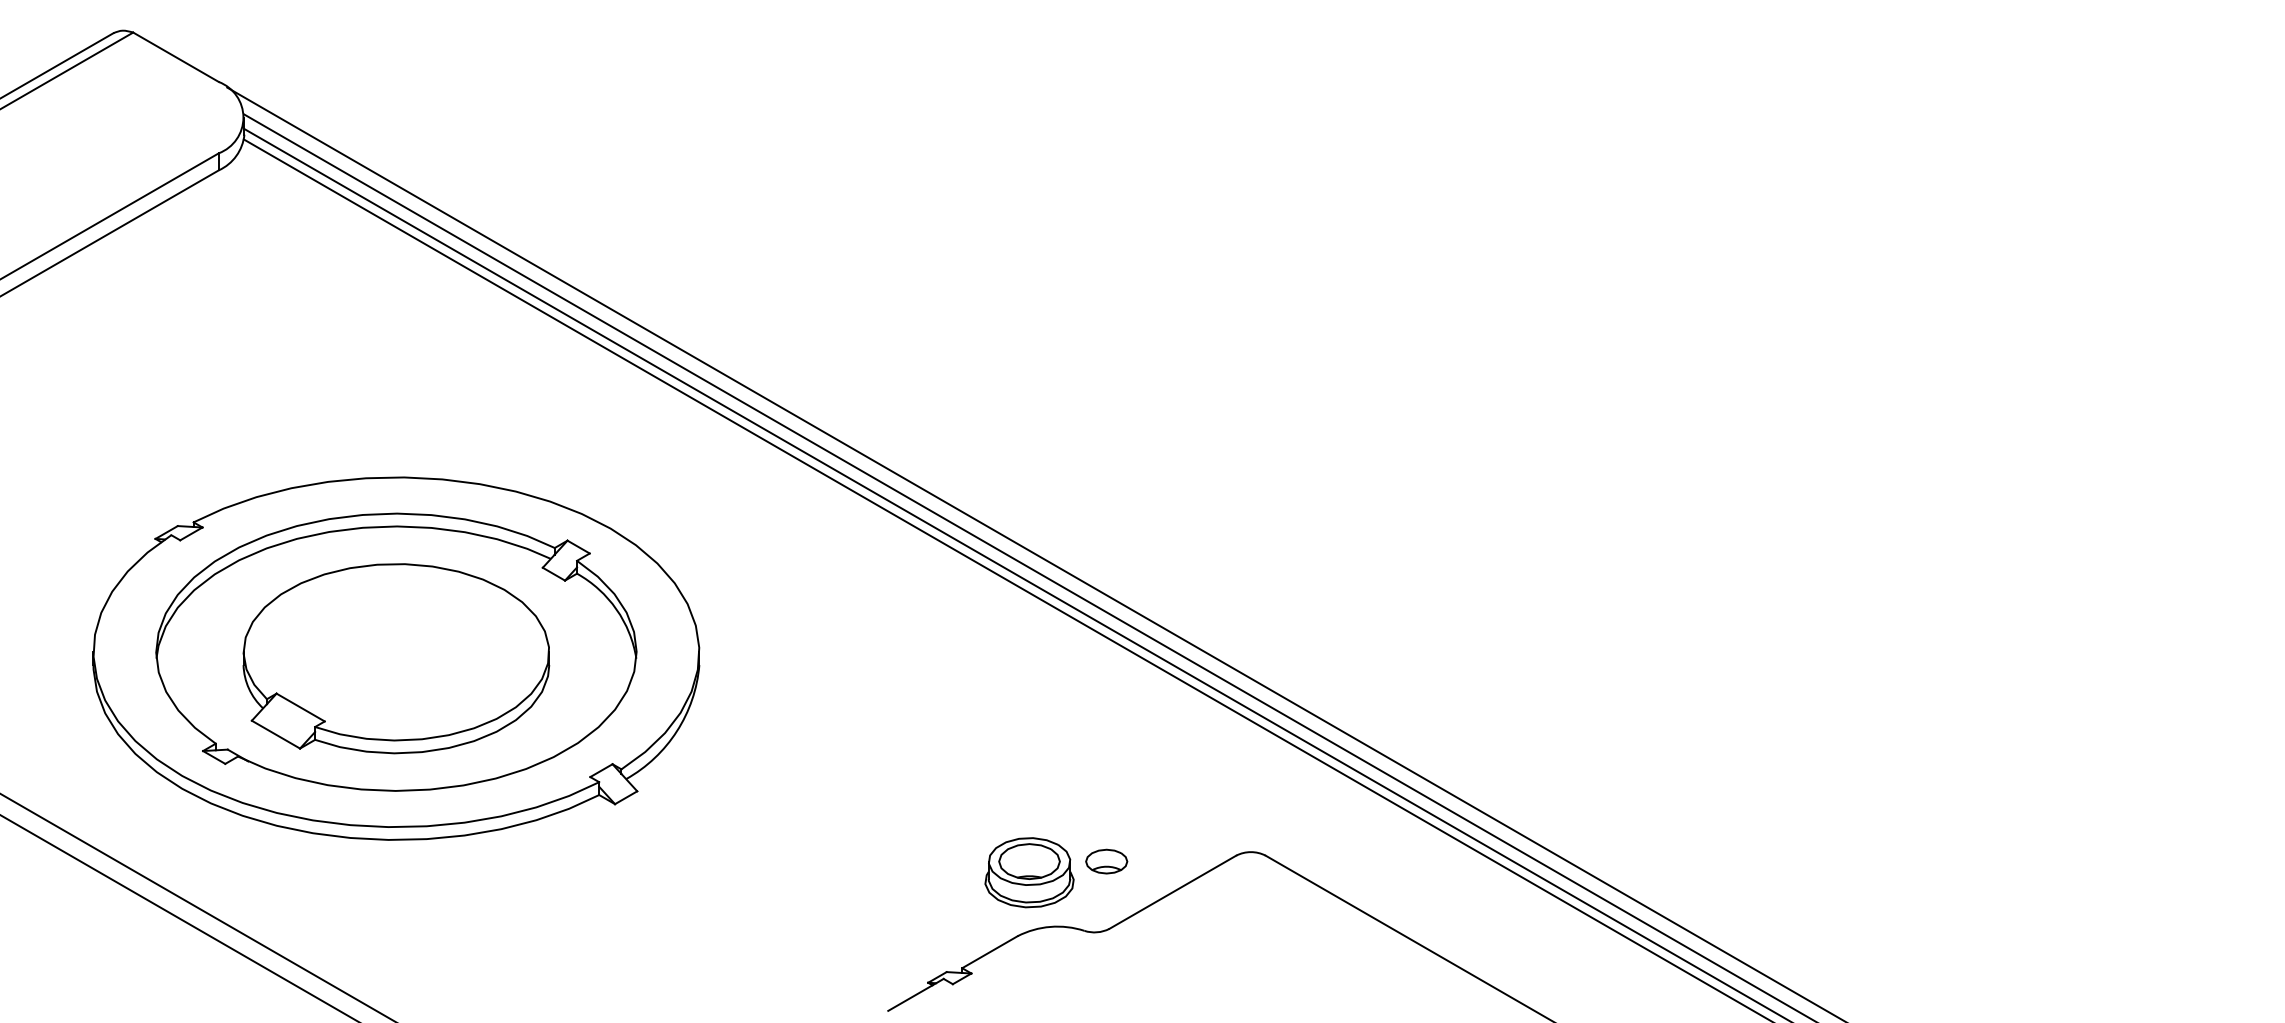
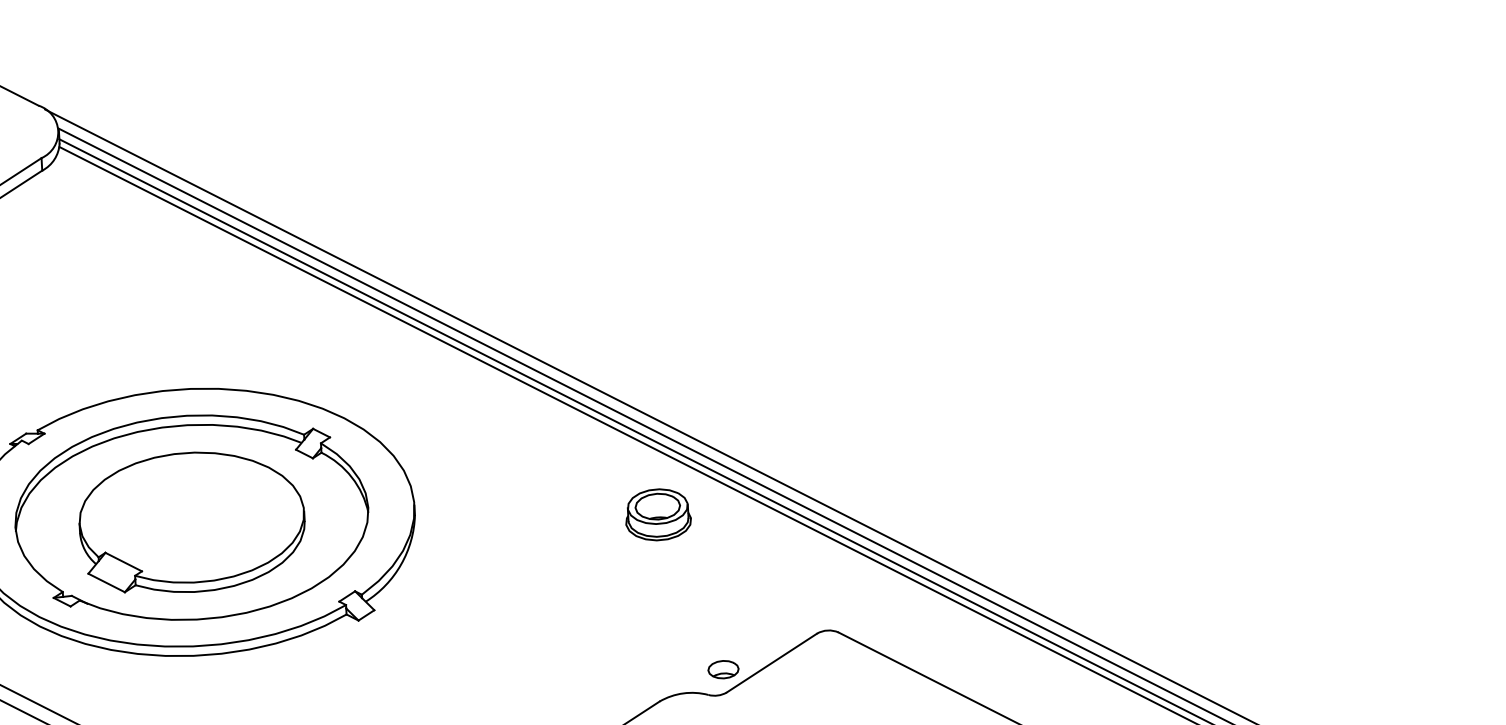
part: (1106, 861) -> (723, 669), moved
part: (1029, 872) -> (658, 514), moved

